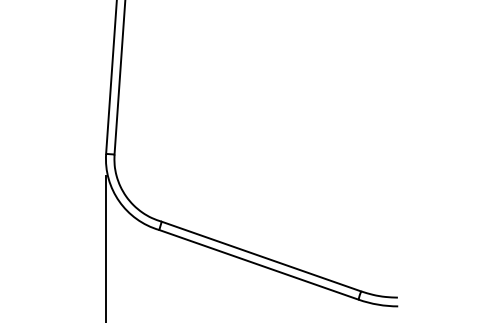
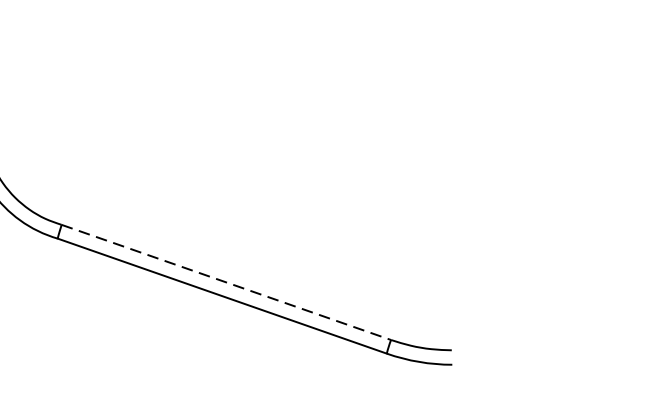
line: (261, 256) -> (226, 282), solid -> dashed

